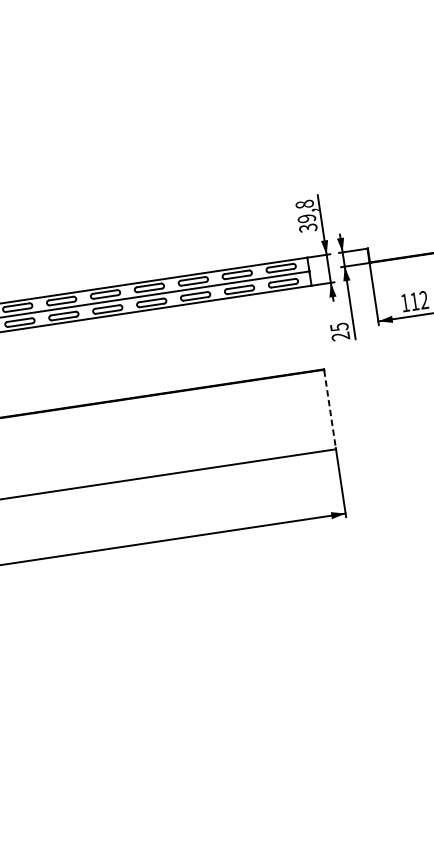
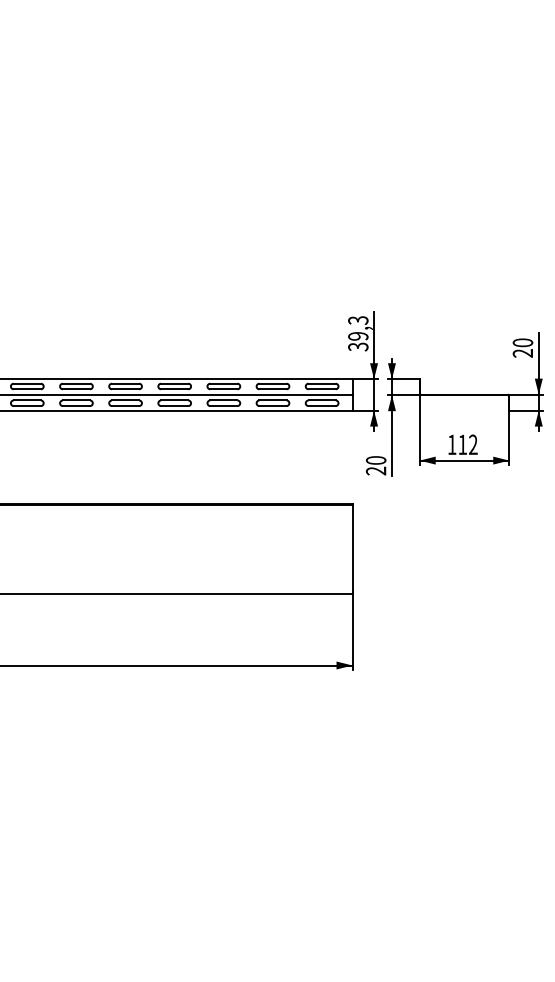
text: (304, 204) -> (358, 320), 39,8 -> 39,3
text: (338, 327) -> (375, 460), 25 -> 20
line: (330, 409) -> (352, 549), dashed -> solid

